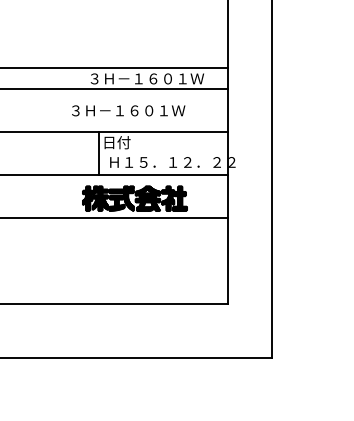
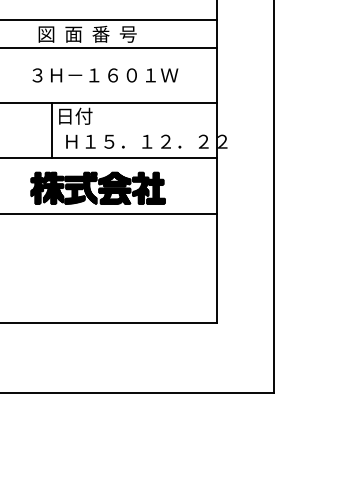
text: (146, 78) -> (112, 33), ３Ｈ－１６０１Ｗ -> 図  面  番  号
text: (128, 110) -> (105, 74), moved

